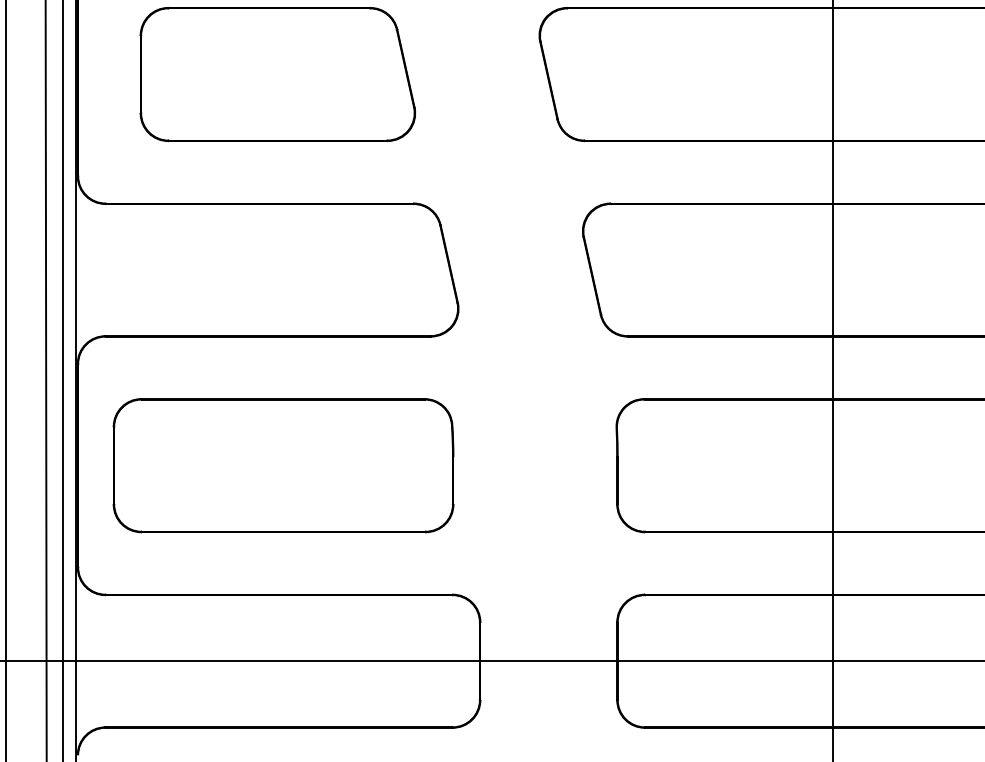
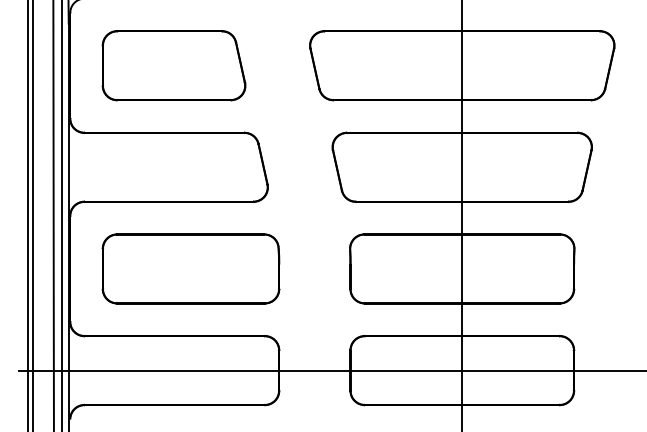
part: (282, 464) -> (190, 268), moved

